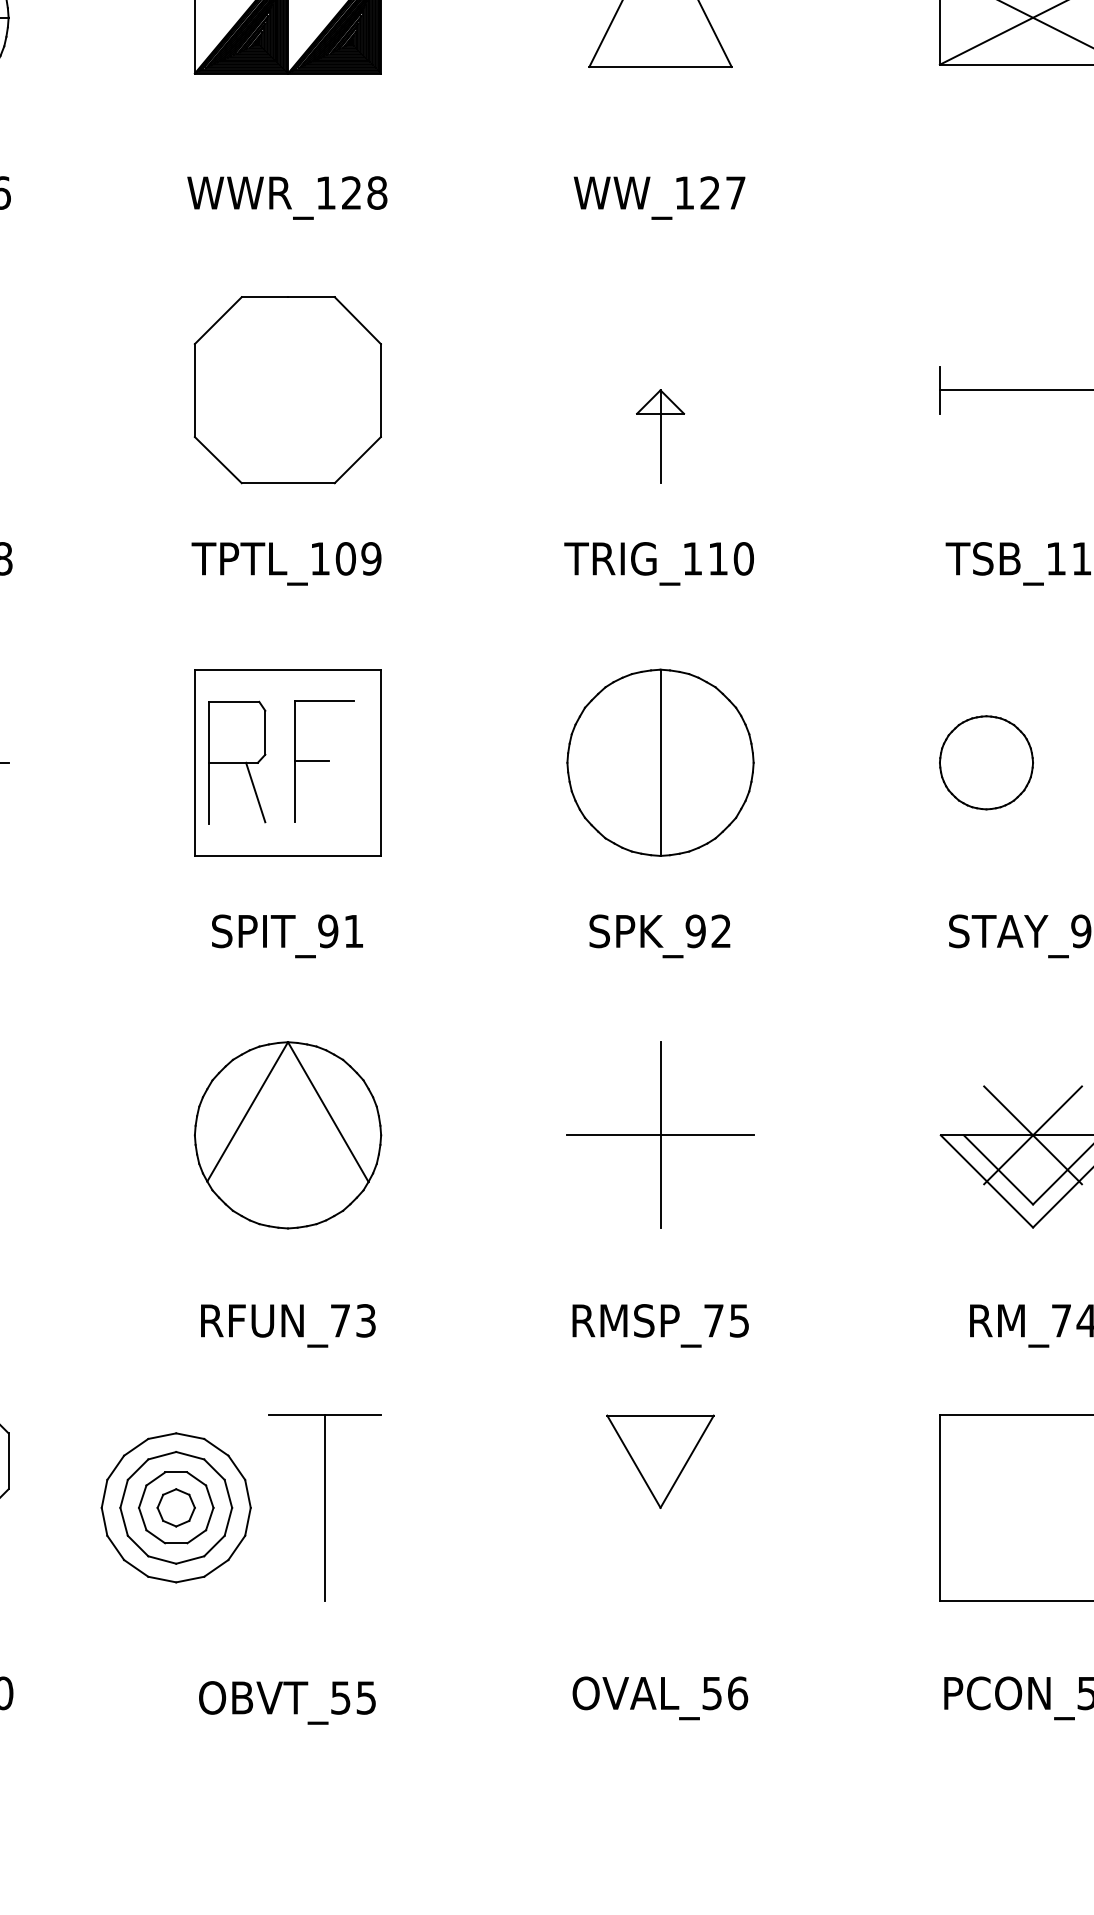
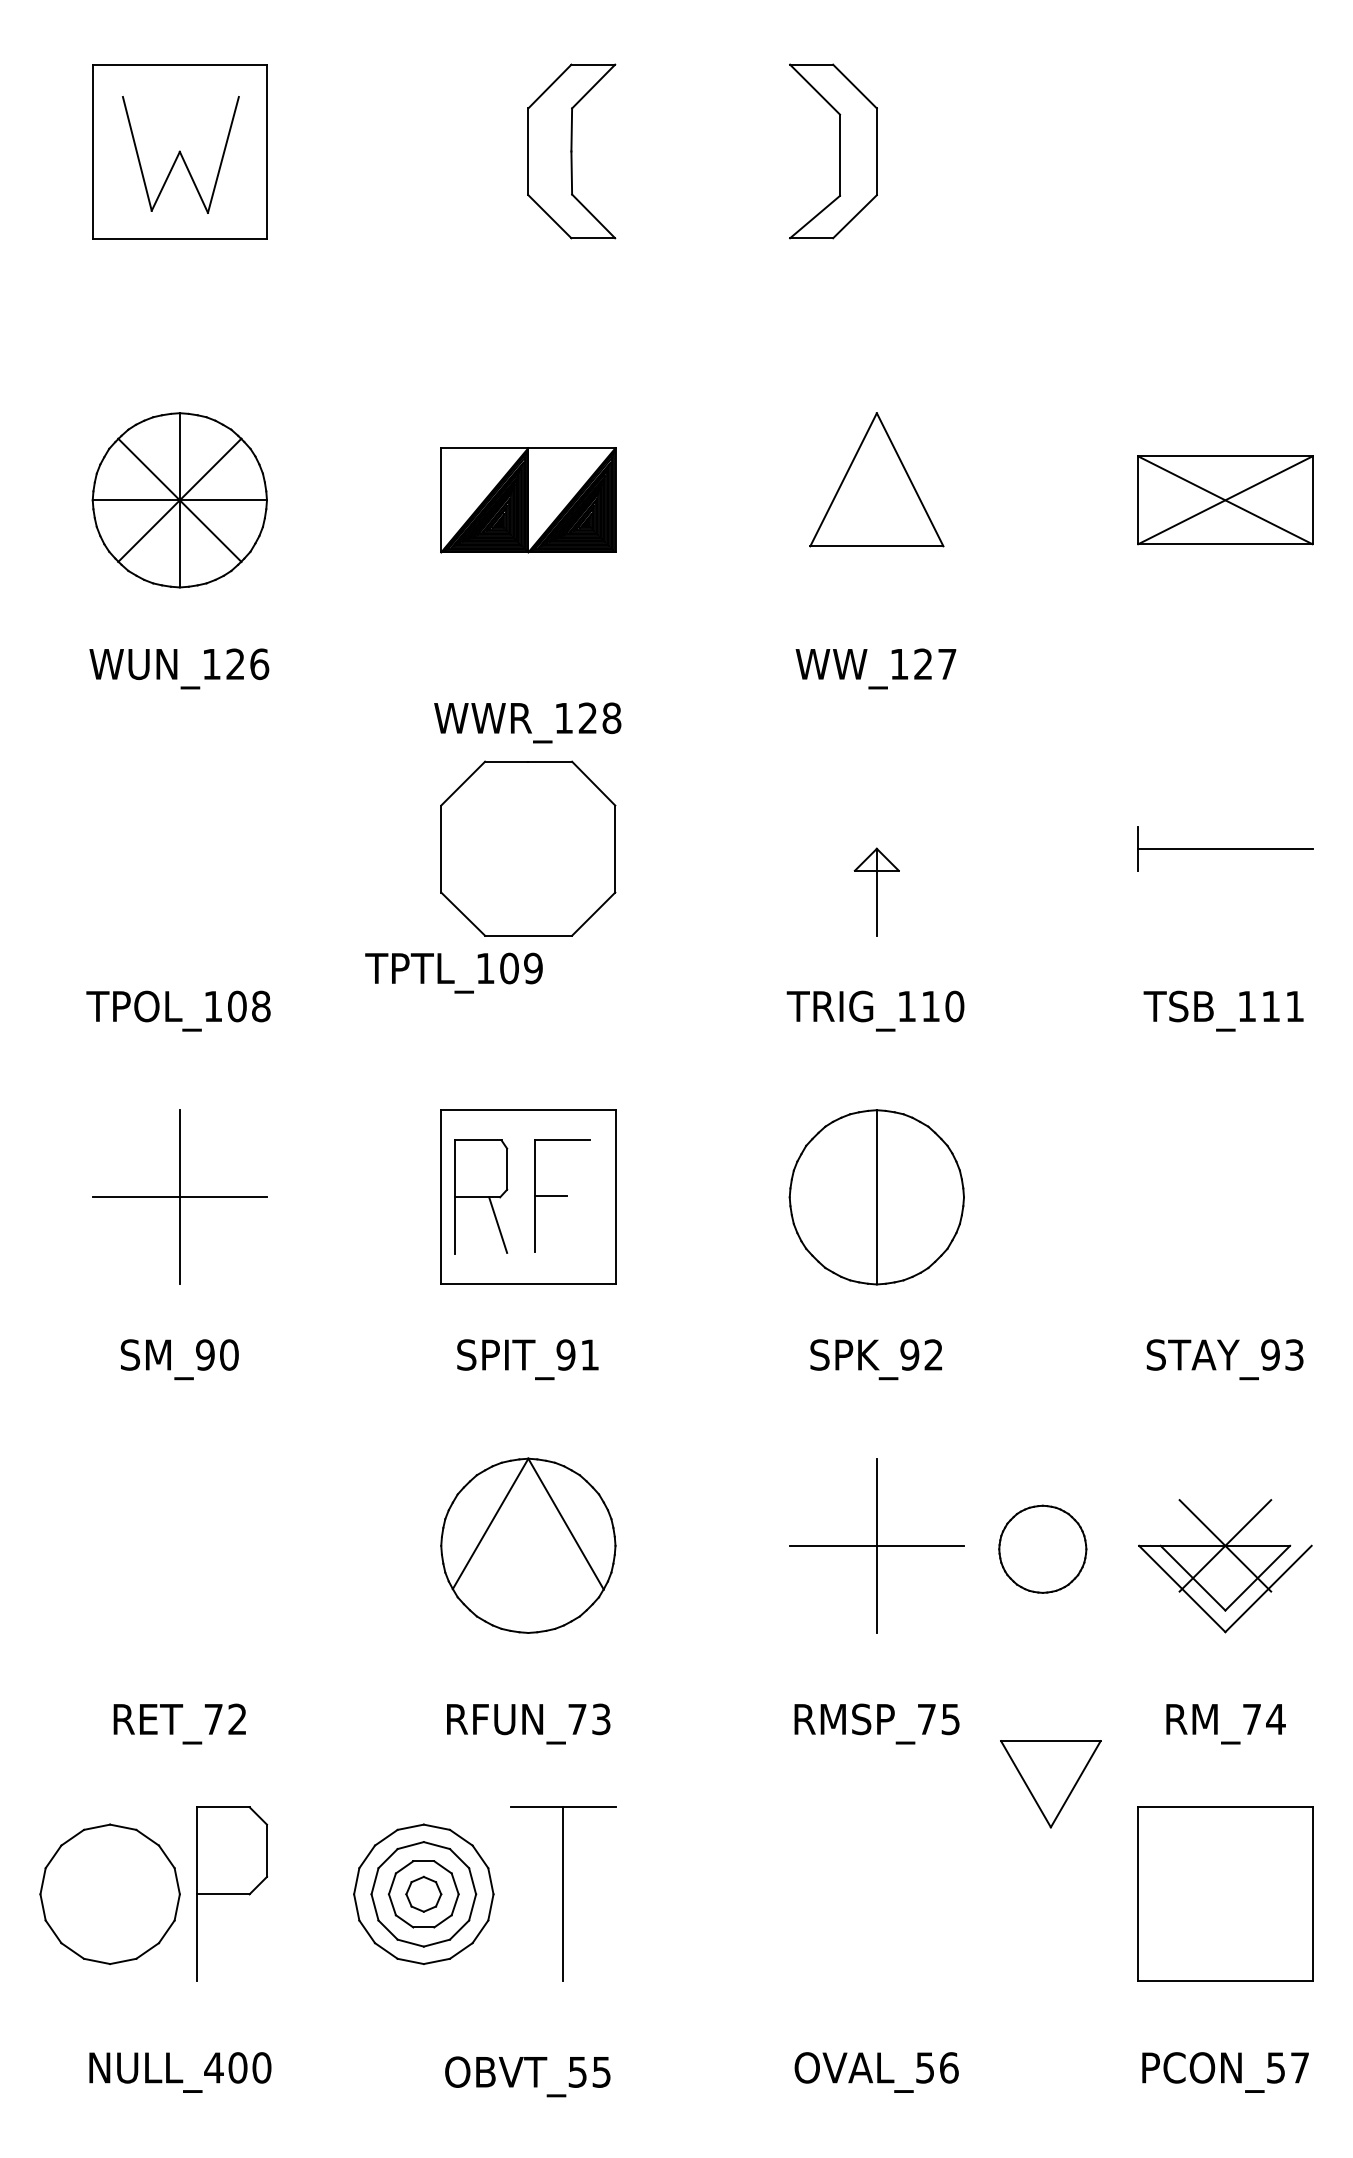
text: (287, 197) -> (527, 722), moved
text: (286, 563) -> (453, 972), moved
part: (986, 761) -> (1042, 1548), moved
part: (660, 1462) -> (1050, 1784), moved

